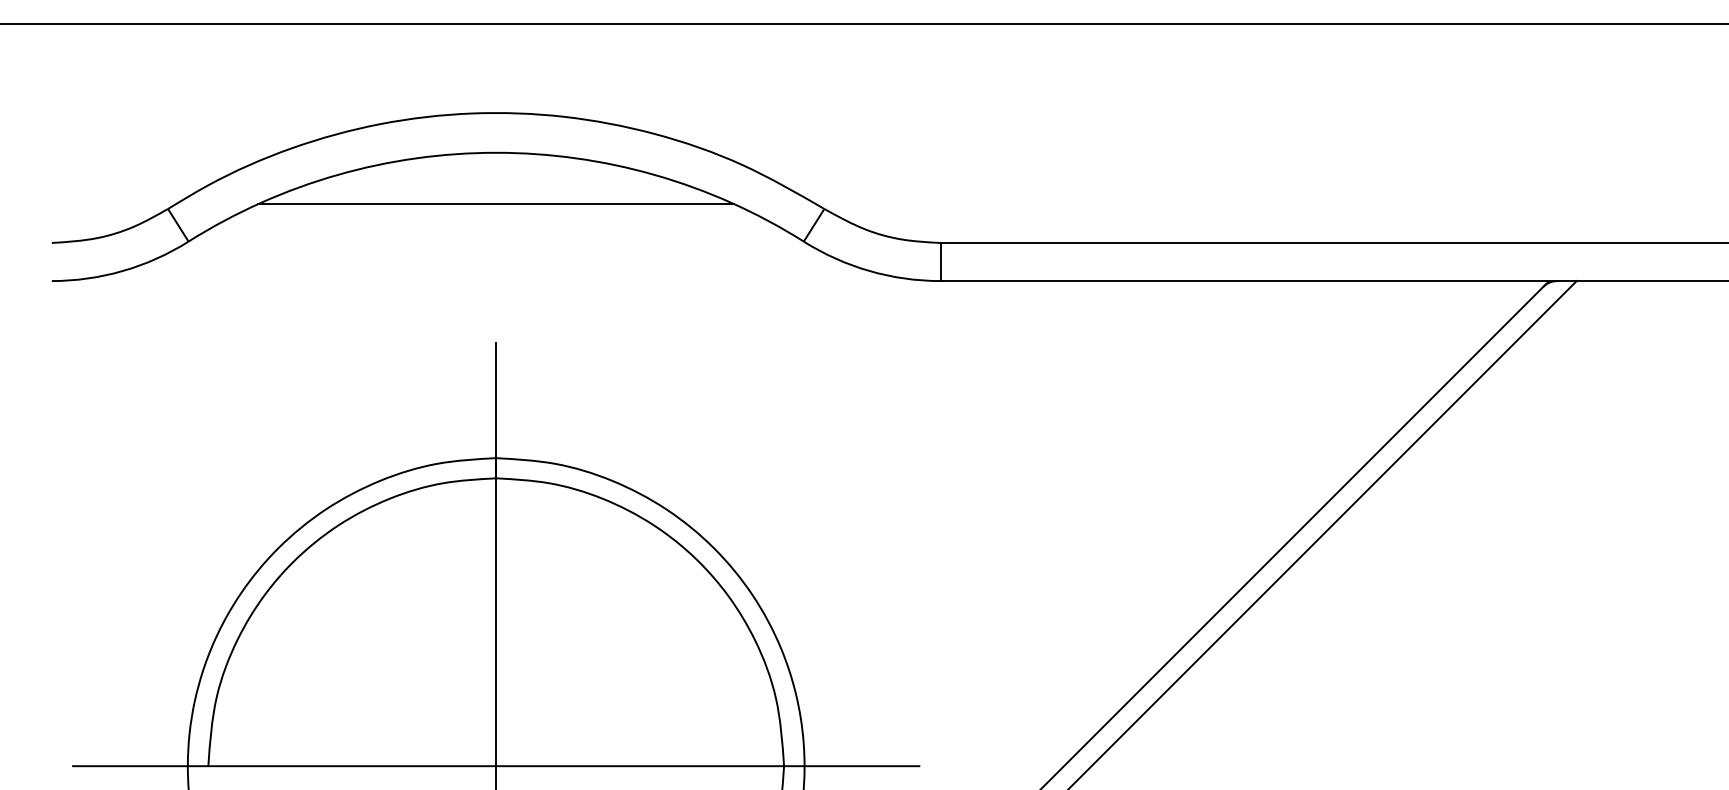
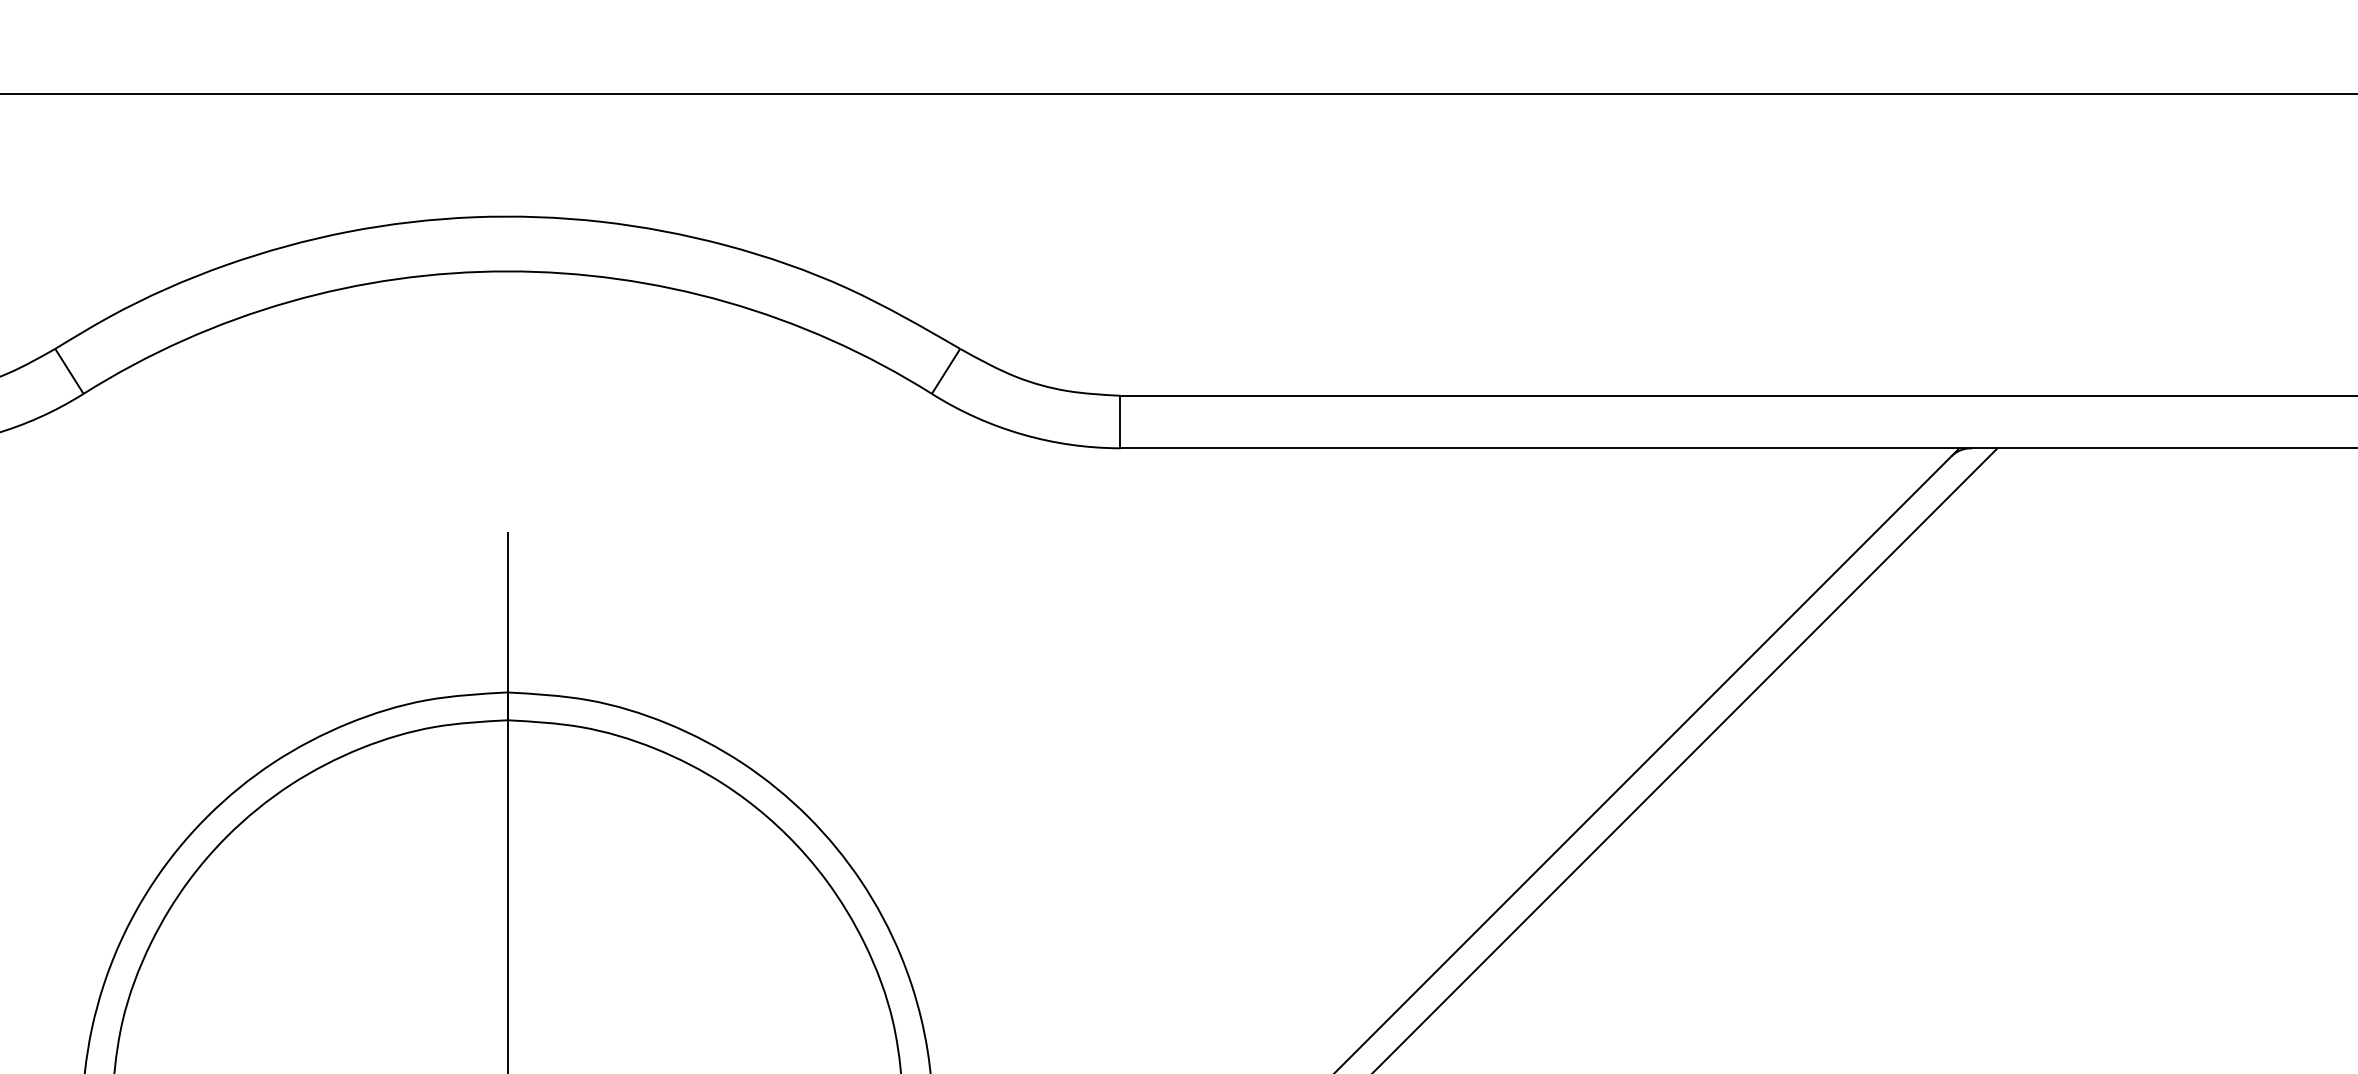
line: (496, 204) -> (508, 342), removed

